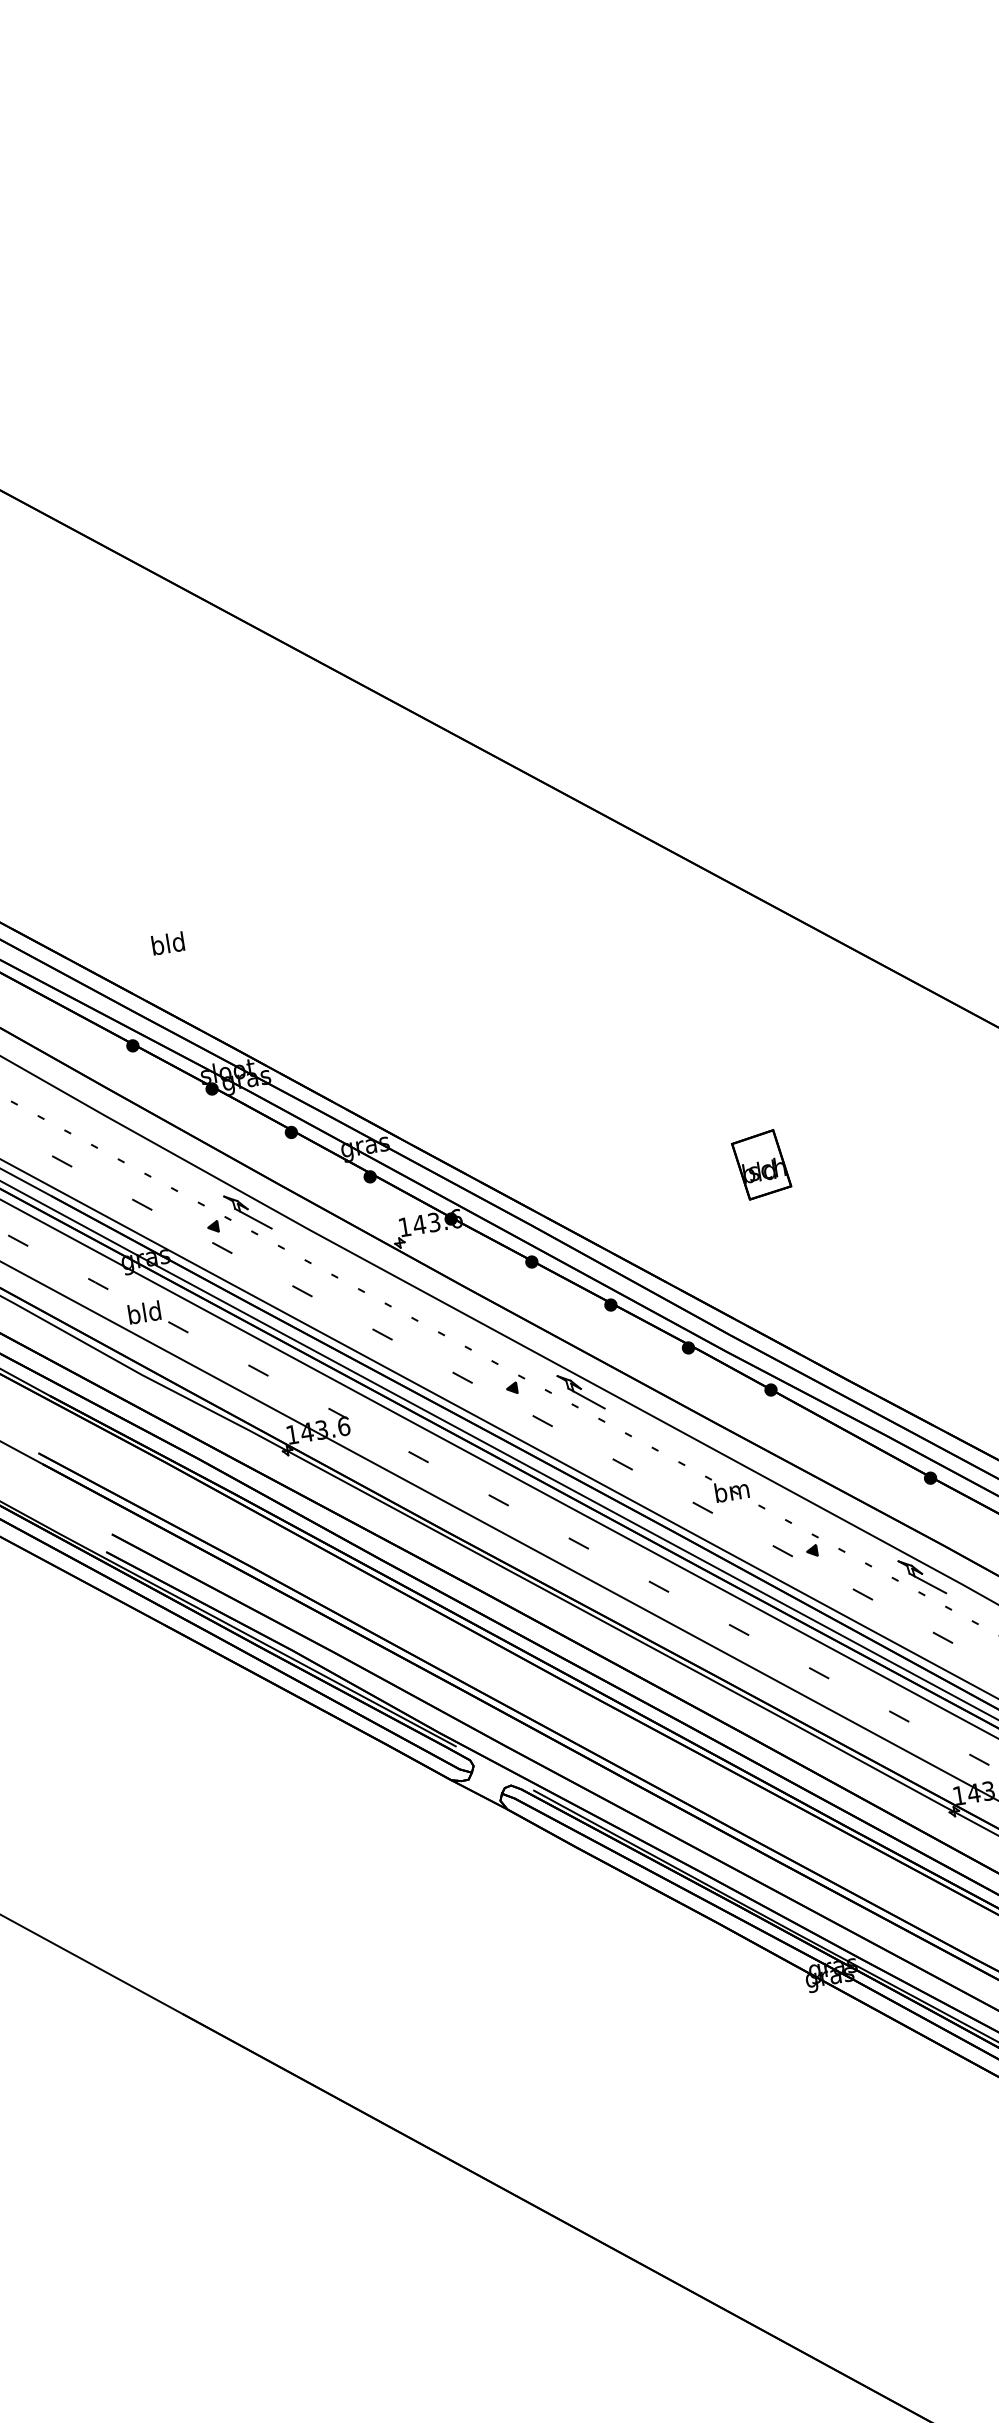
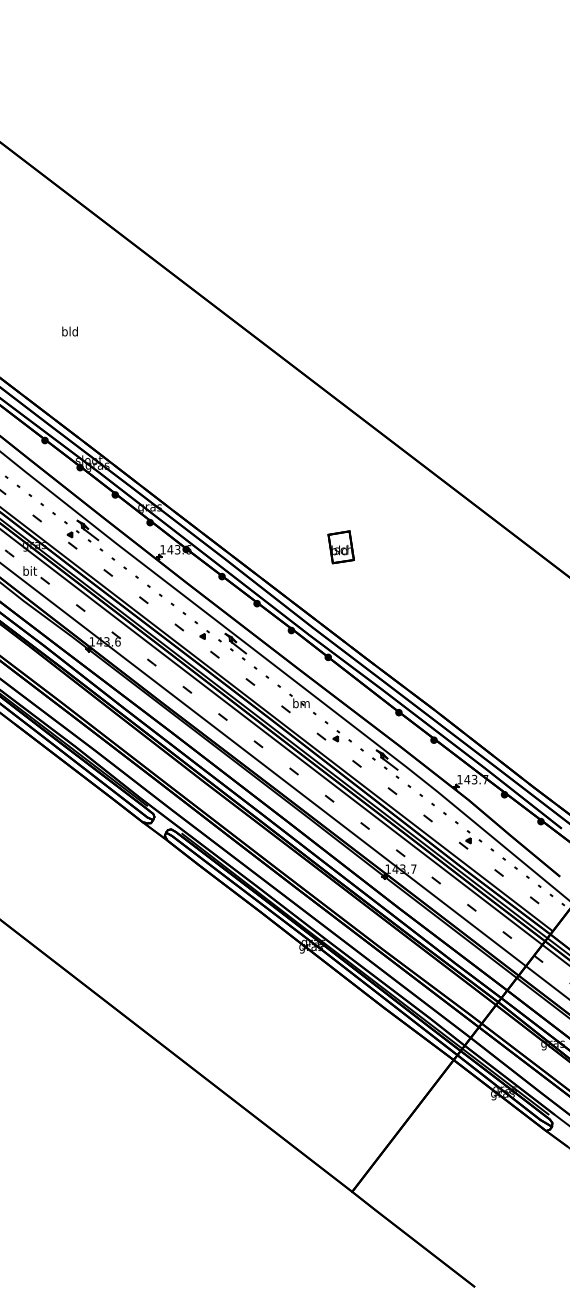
text: (166, 943) -> (69, 331), moved
text: (143, 1311) -> (29, 570), bld -> bit

